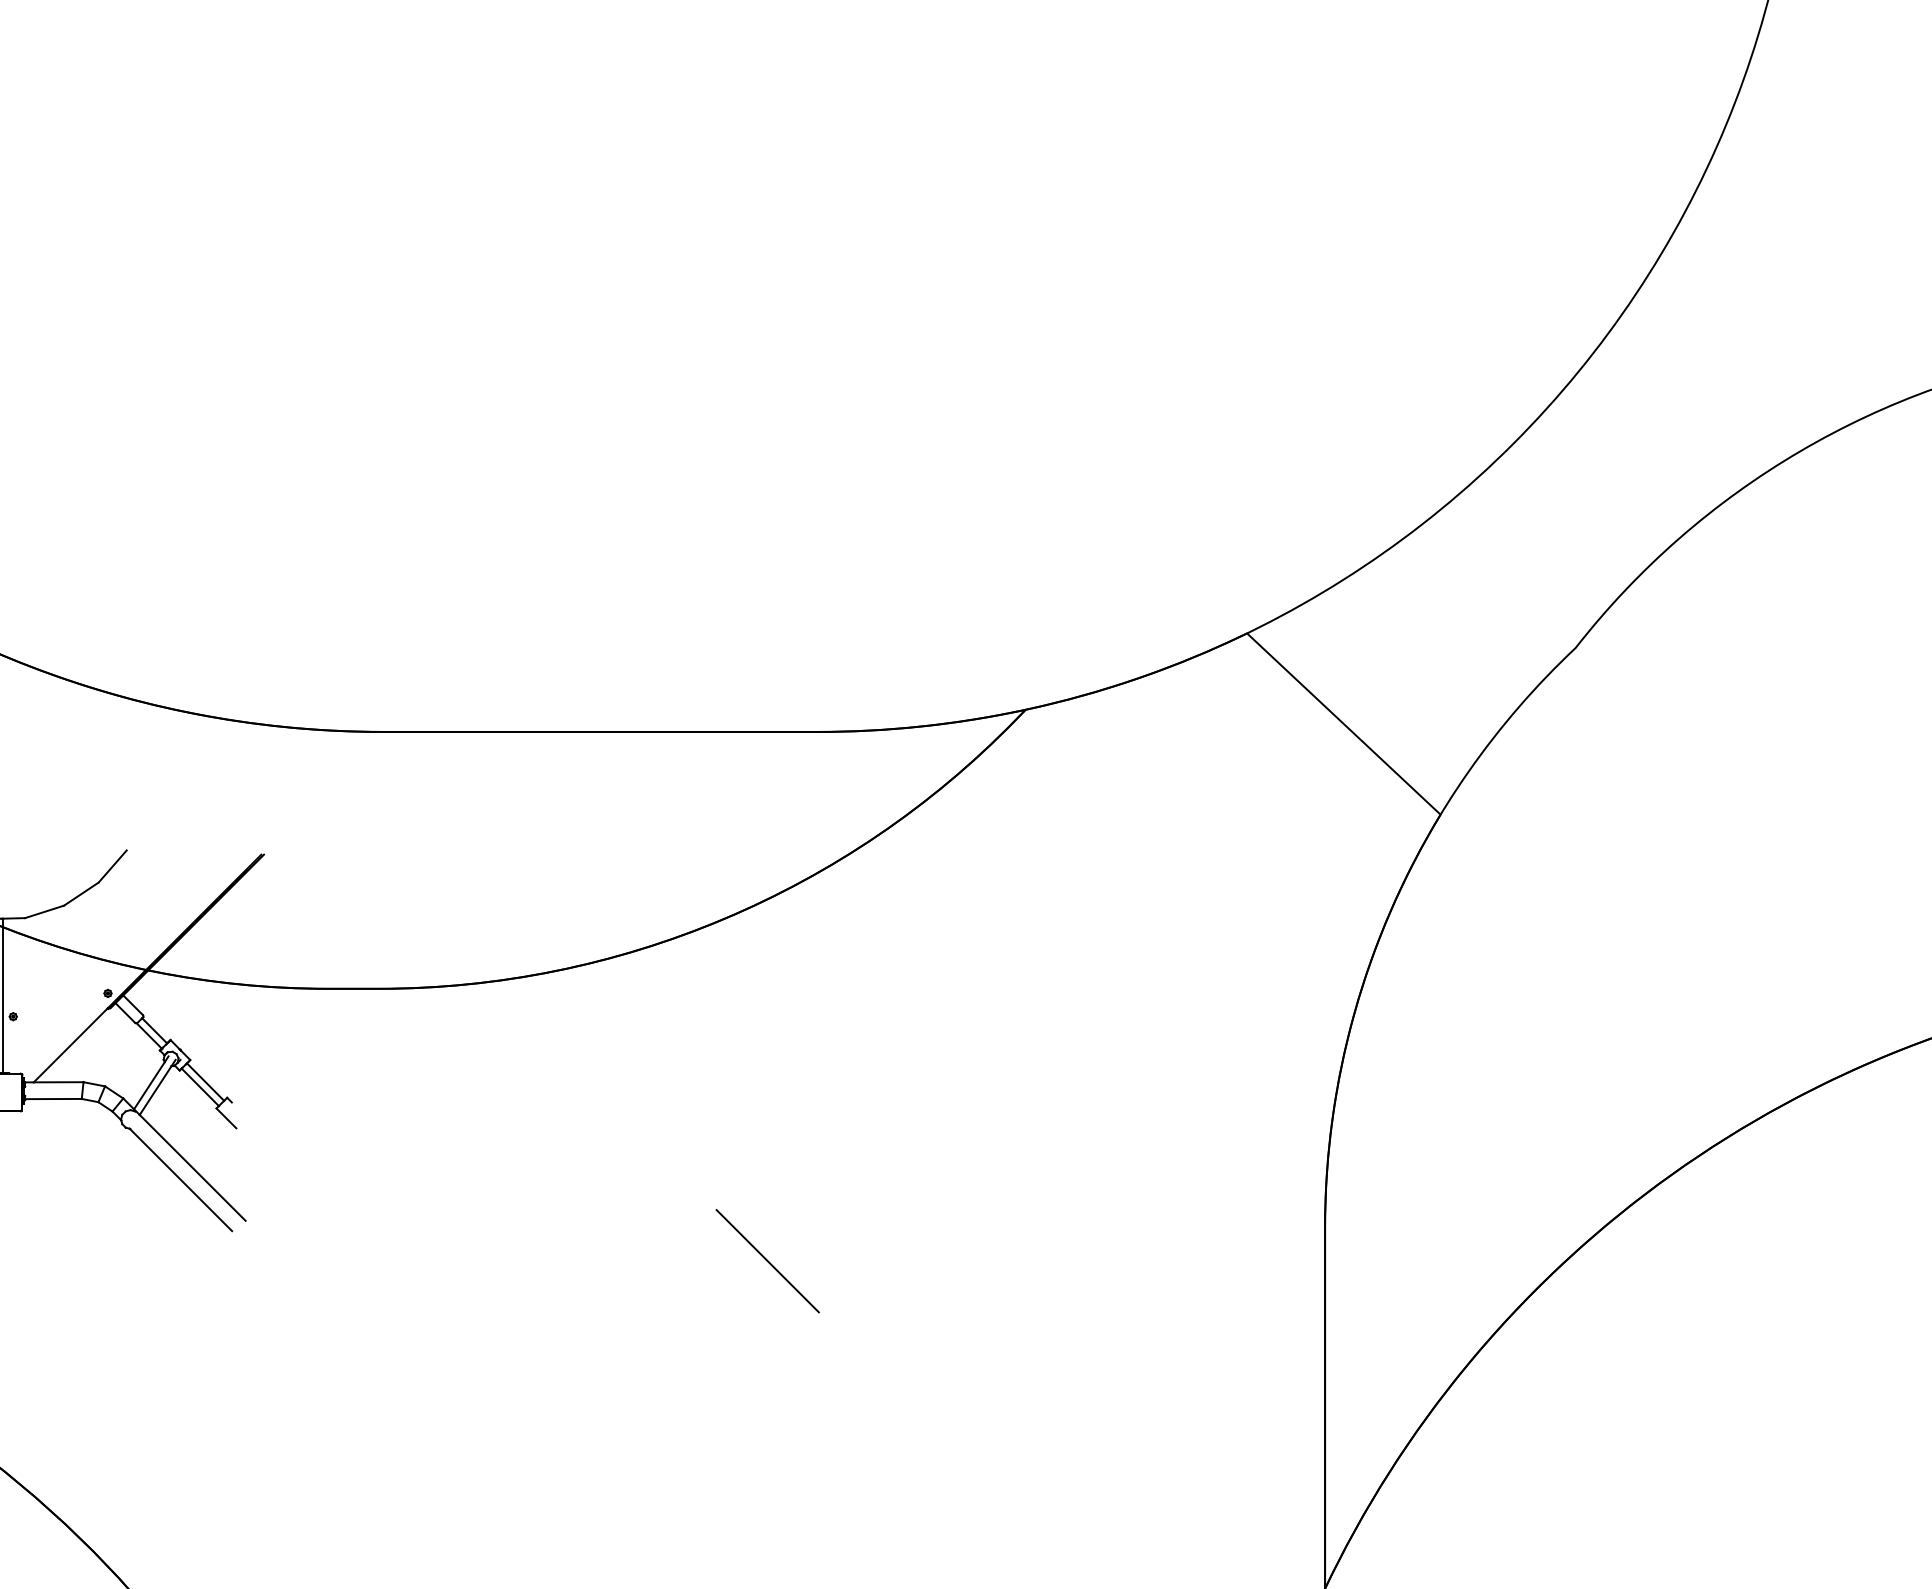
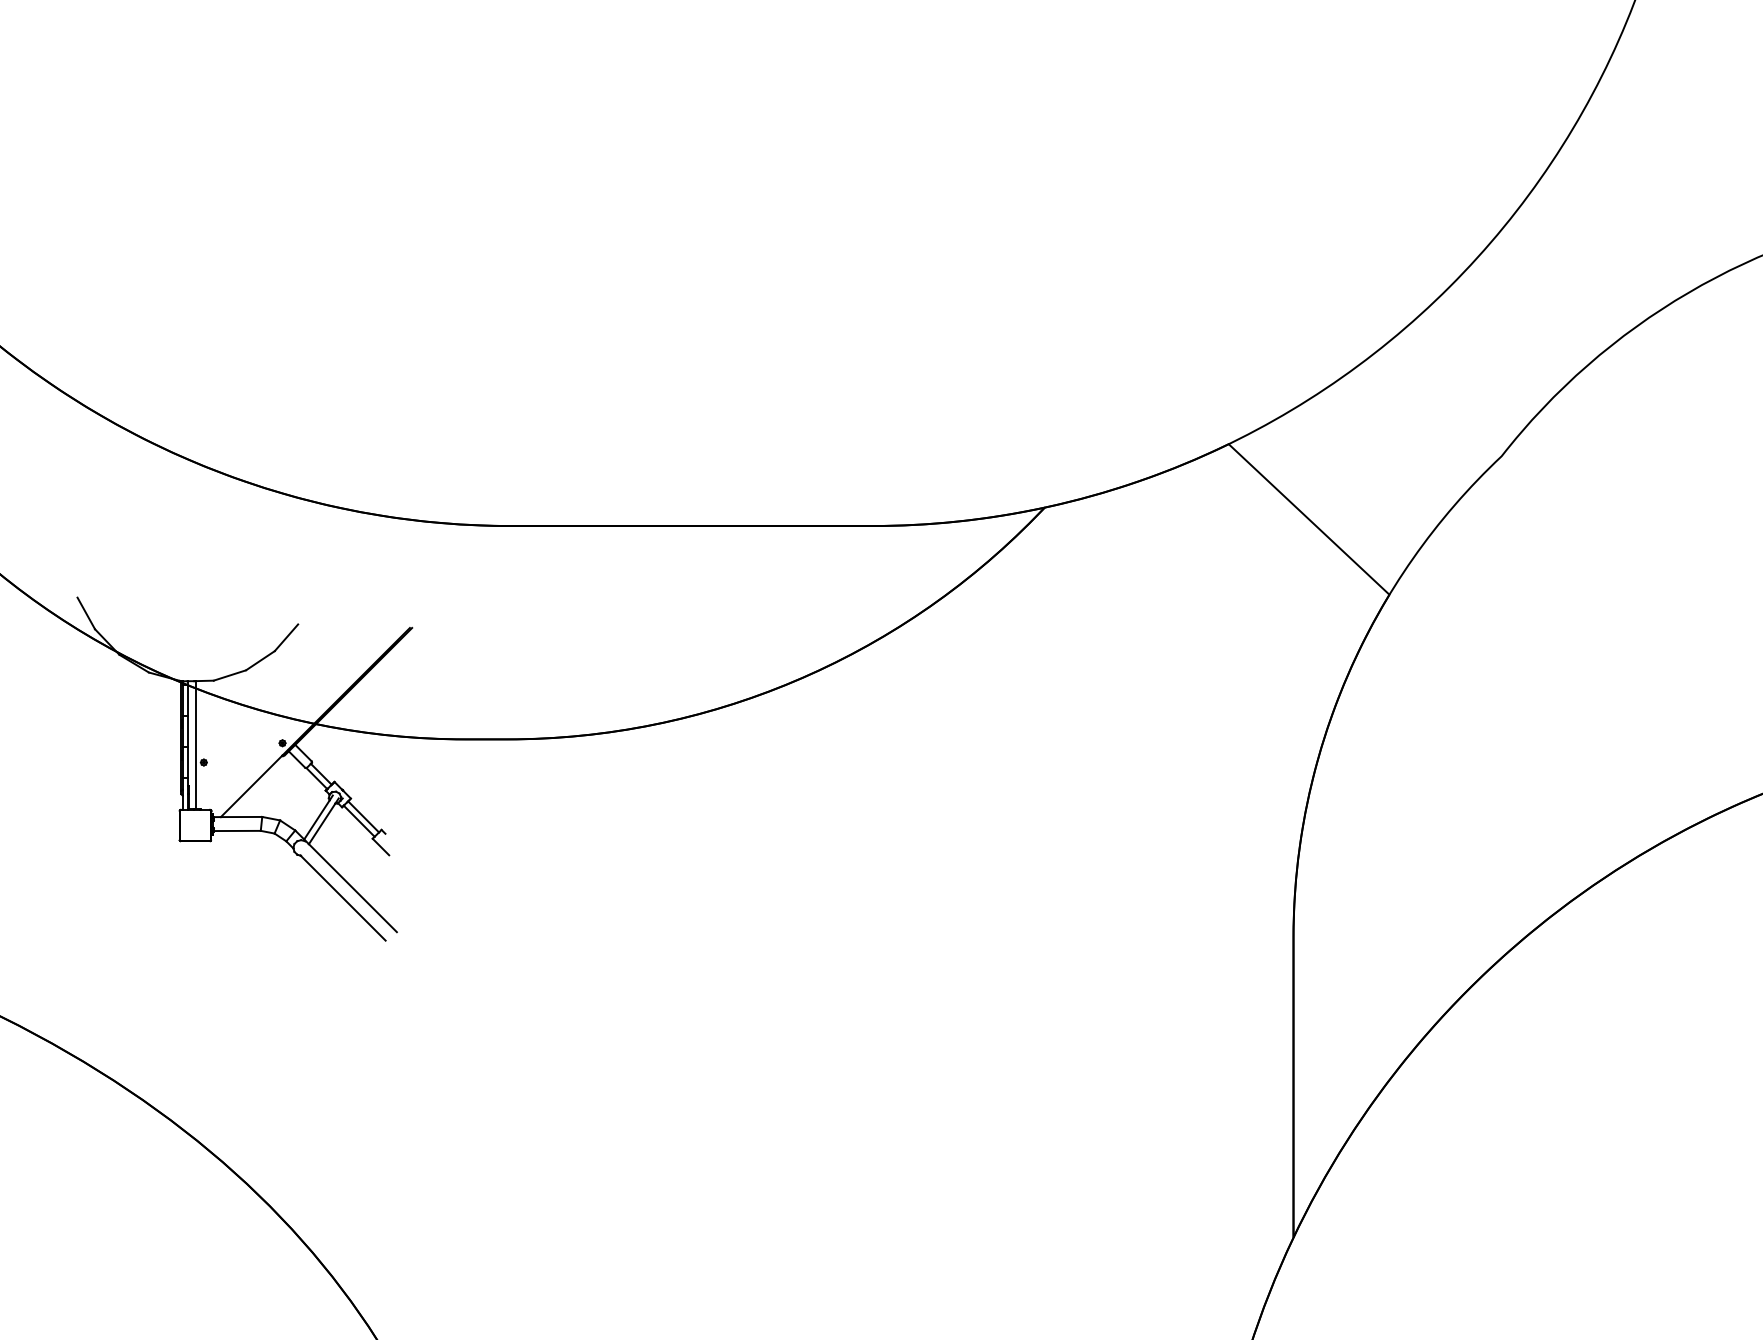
line: (767, 1261) -> (830, 965), removed

